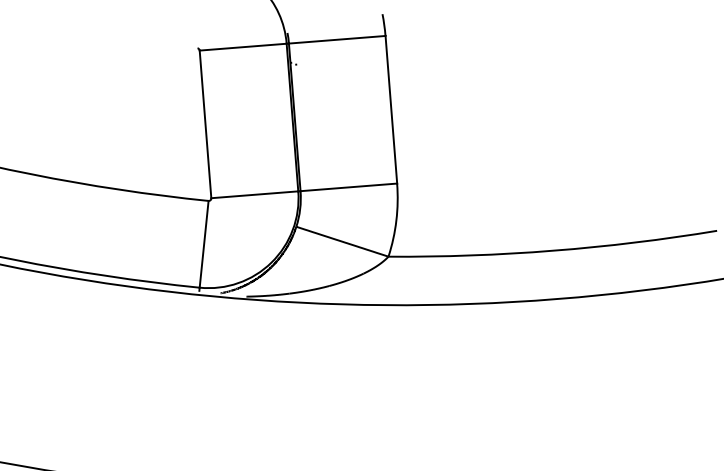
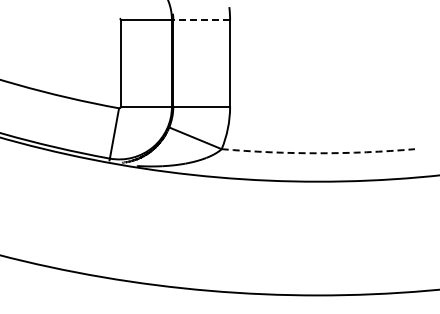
line: (336, 40) -> (201, 20), solid -> dashed
arc: (553, 251) -> (318, 153), solid -> dashed

